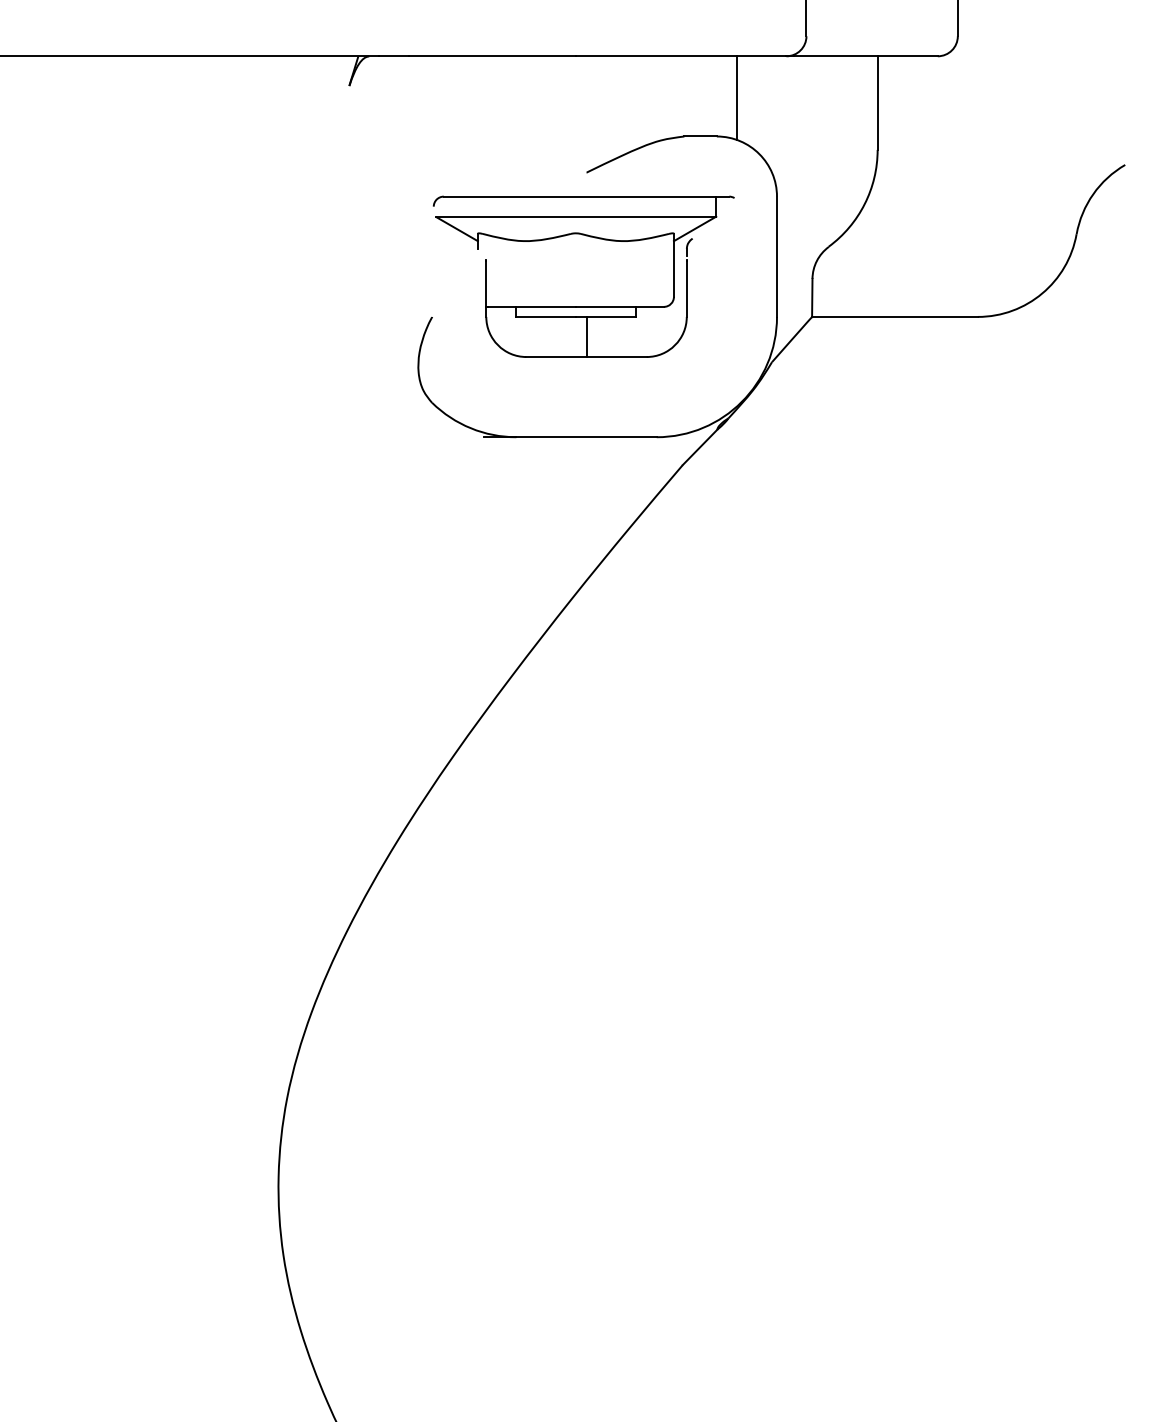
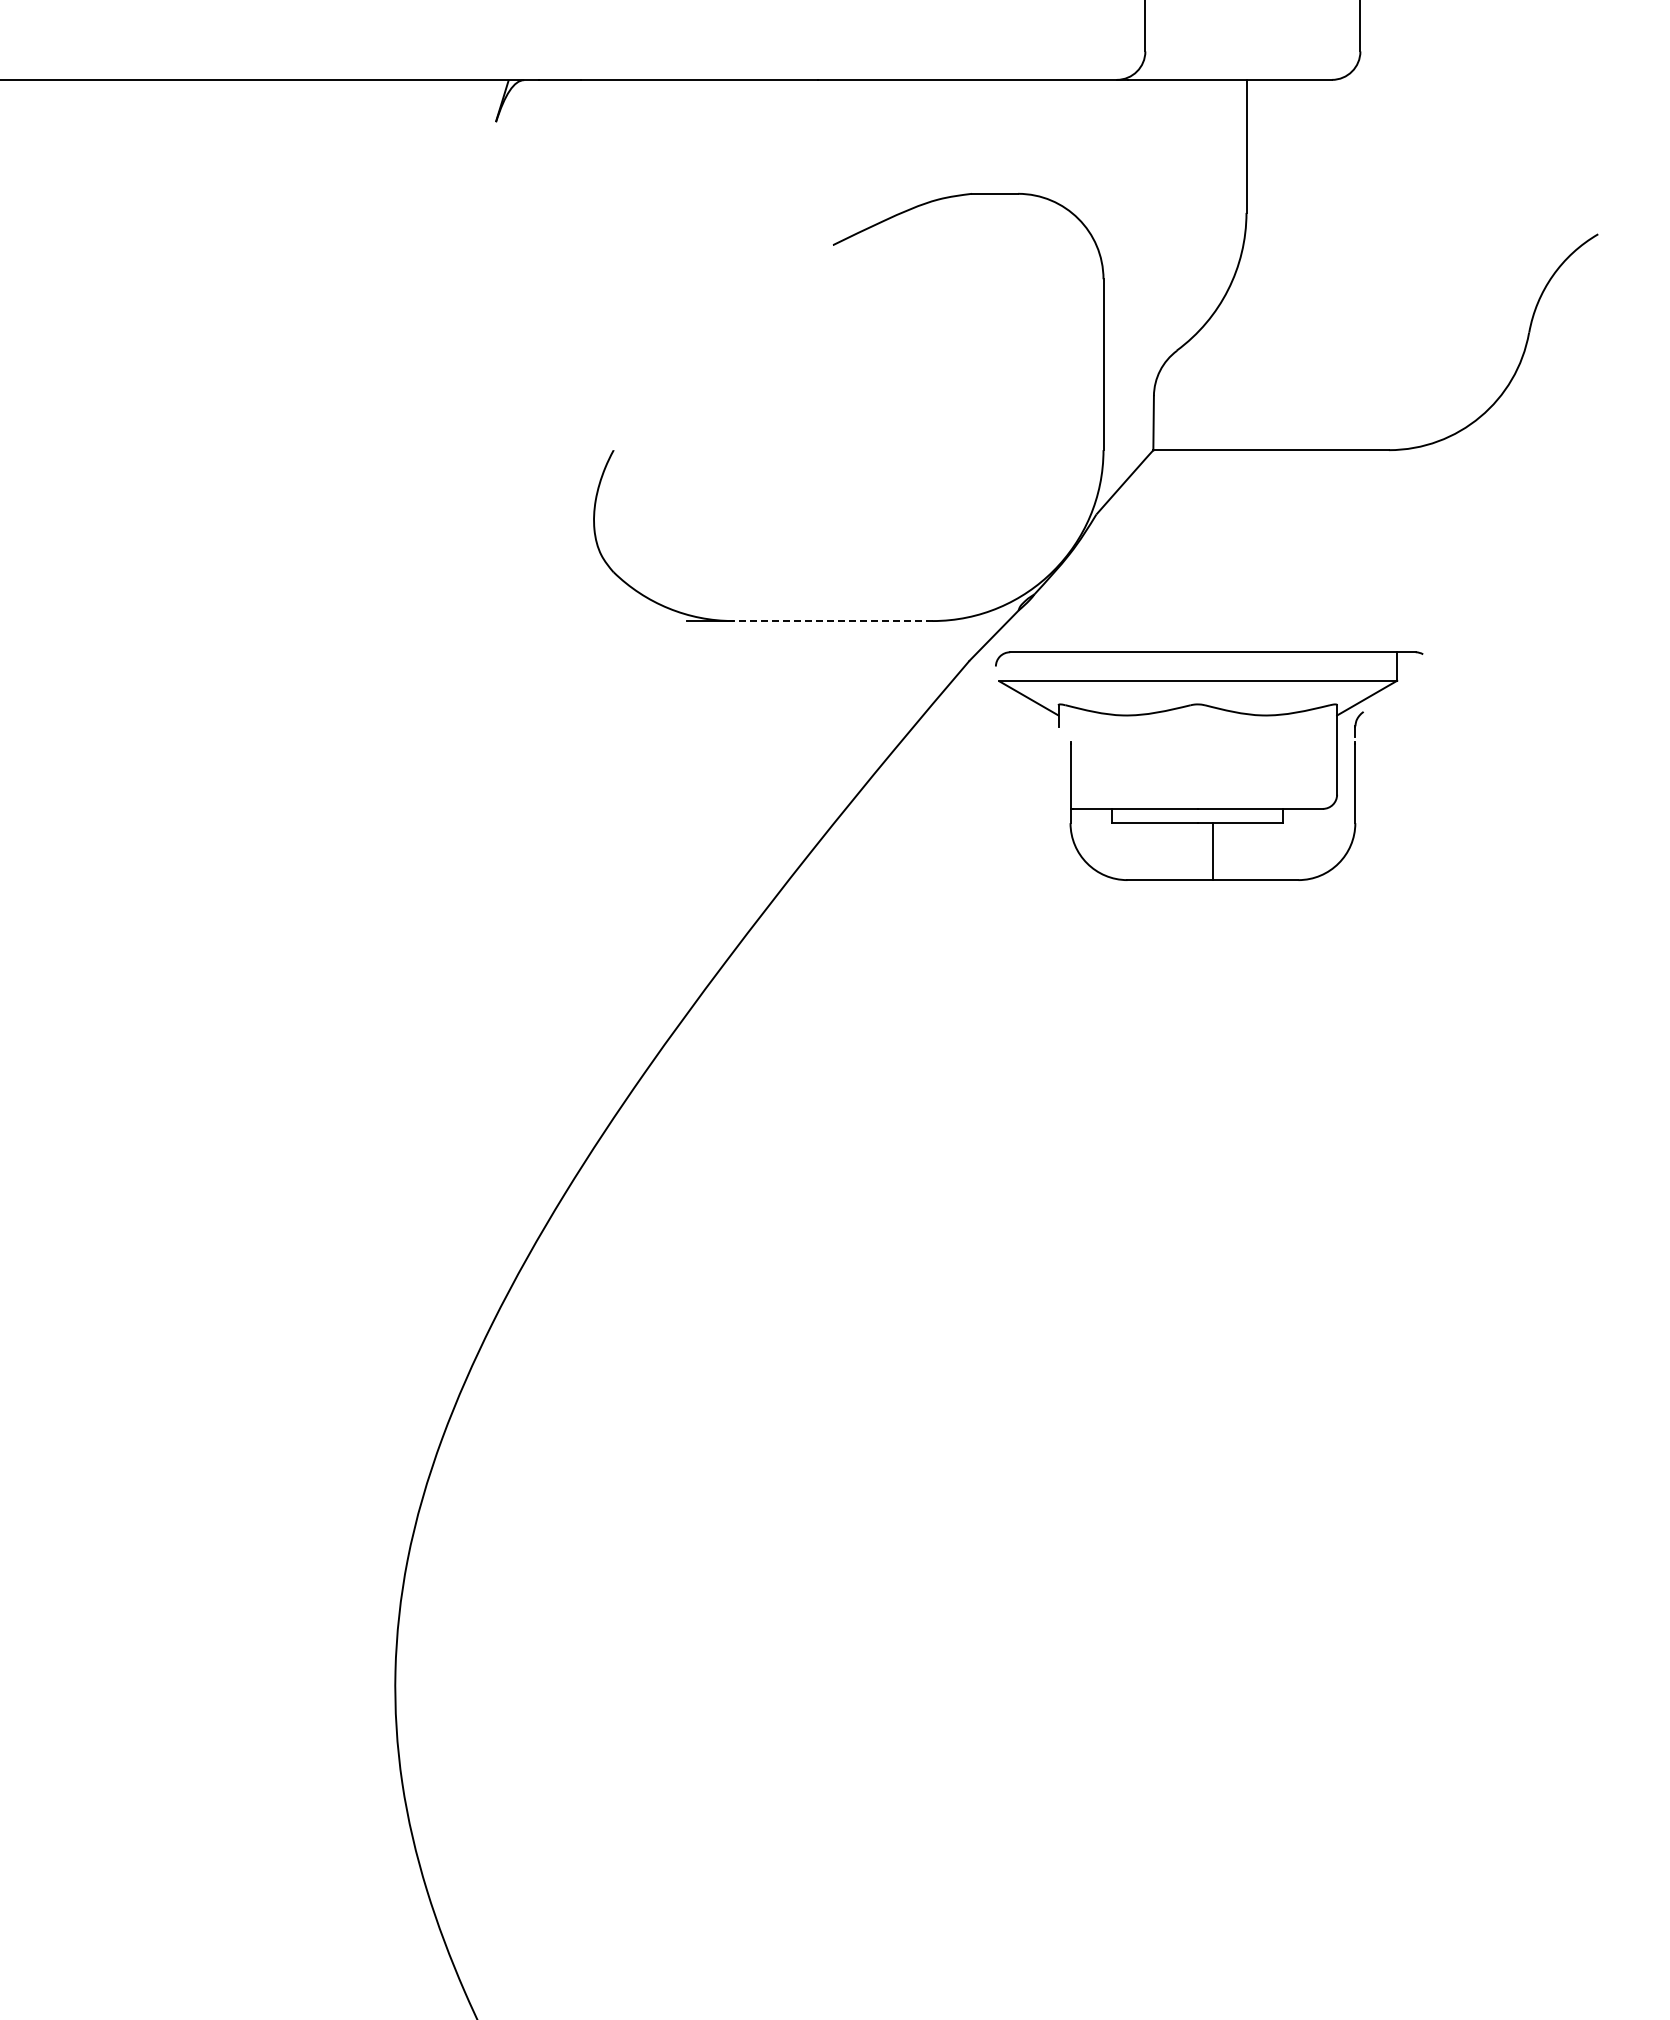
line: (736, 97) -> (1046, 138), removed
part: (584, 306) -> (1209, 808), moved
line: (586, 437) -> (832, 621), solid -> dashed

